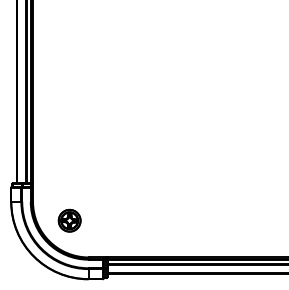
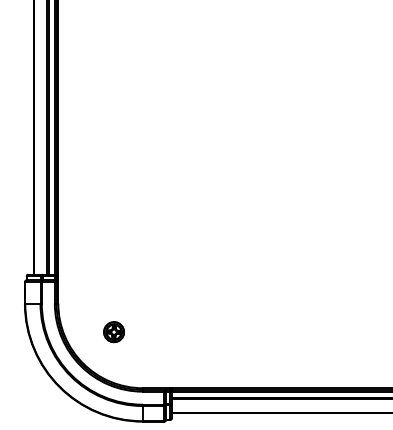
part: (69, 220) -> (113, 331), size x0.6

